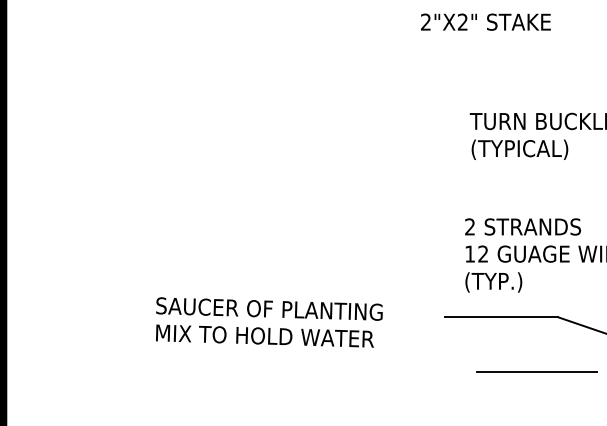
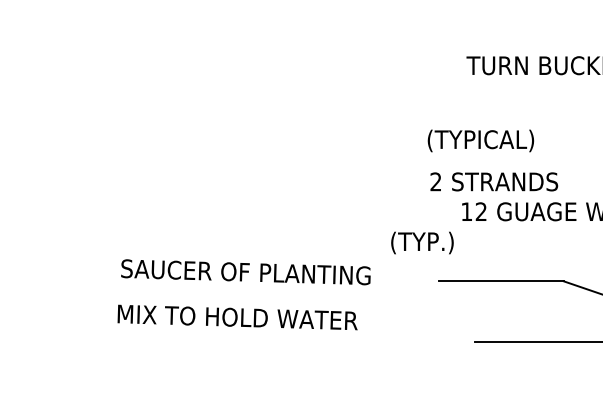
text: (519, 149) -> (480, 140), moved
text: (522, 226) -> (493, 181), moved
text: (493, 282) -> (422, 243), moved
text: (264, 335) -> (237, 316), moved

